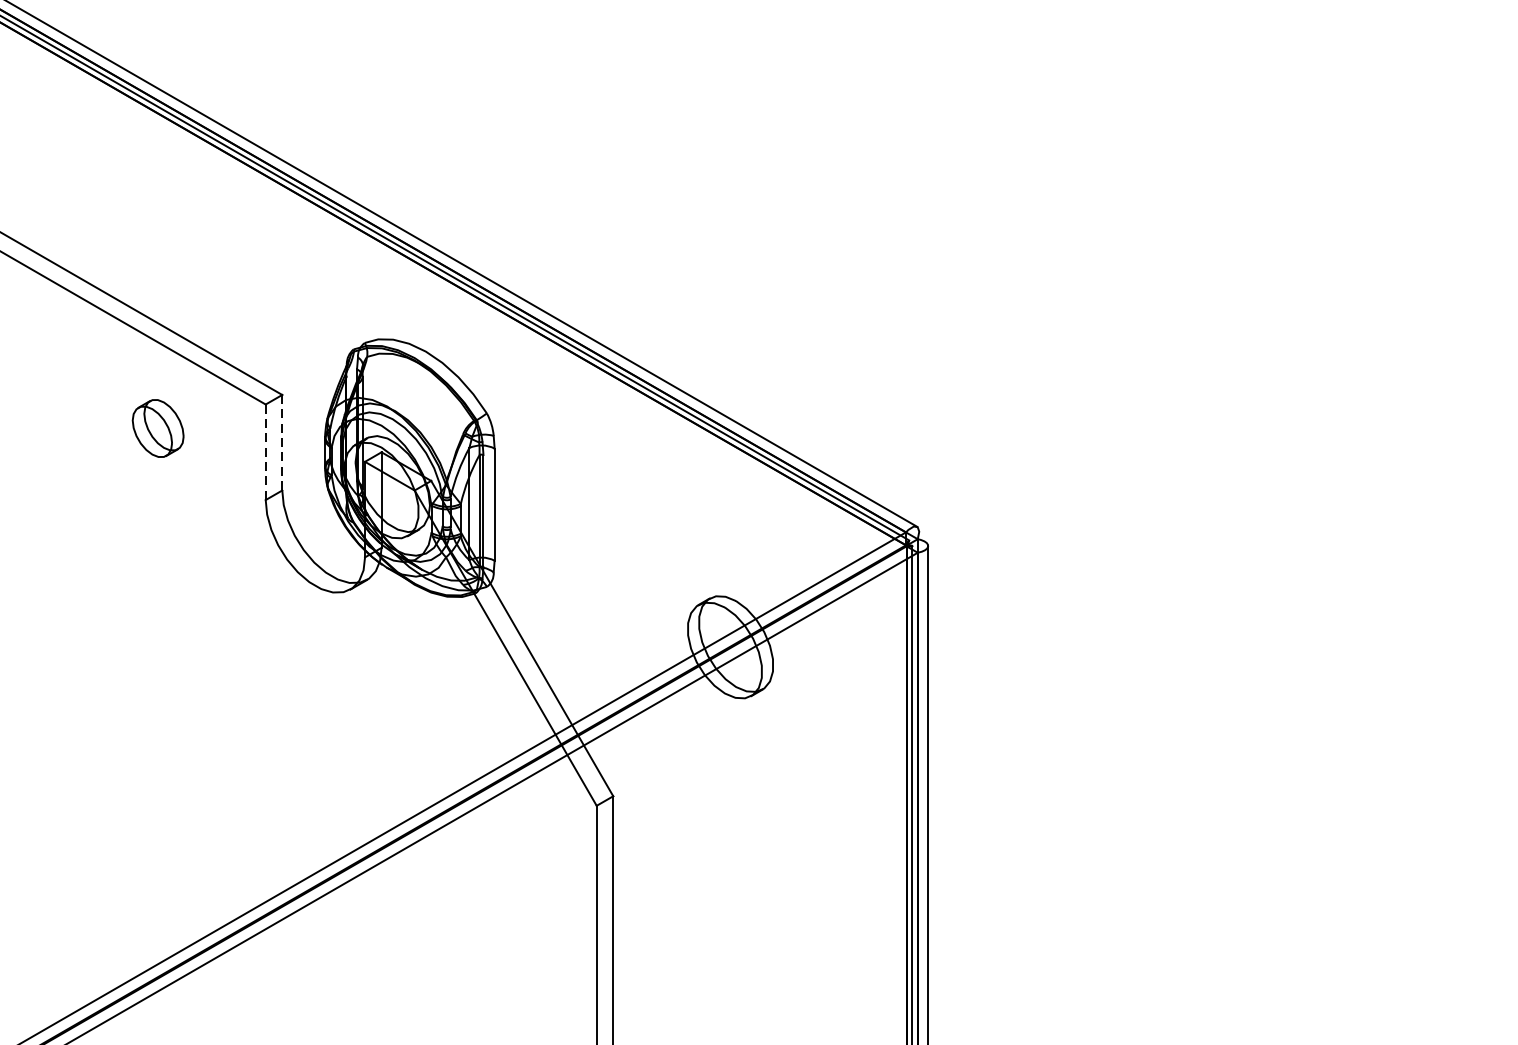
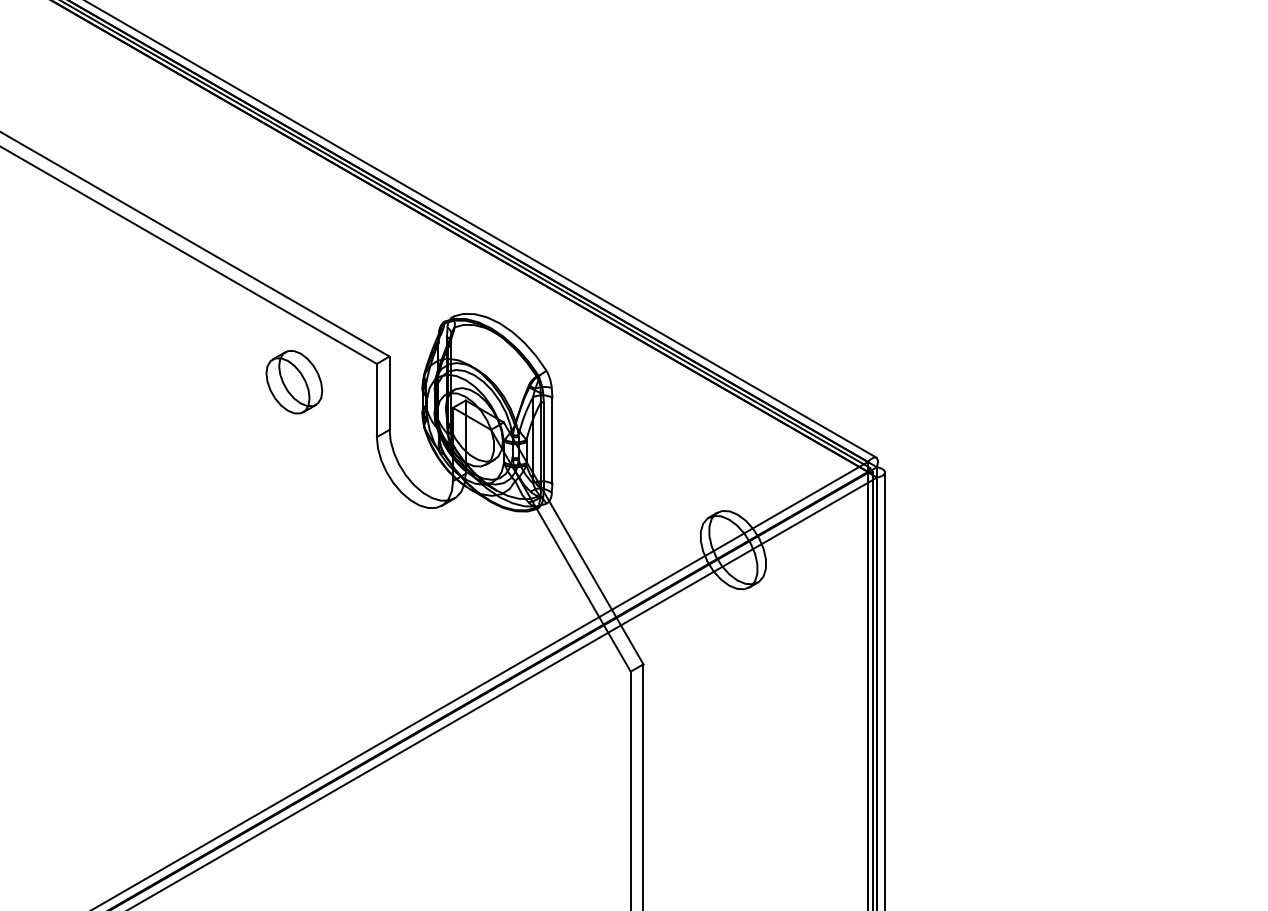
part: (158, 428) -> (294, 382), size x1.43
line: (282, 443) -> (389, 393), dashed -> solid
line: (265, 452) -> (376, 400), dashed -> solid

